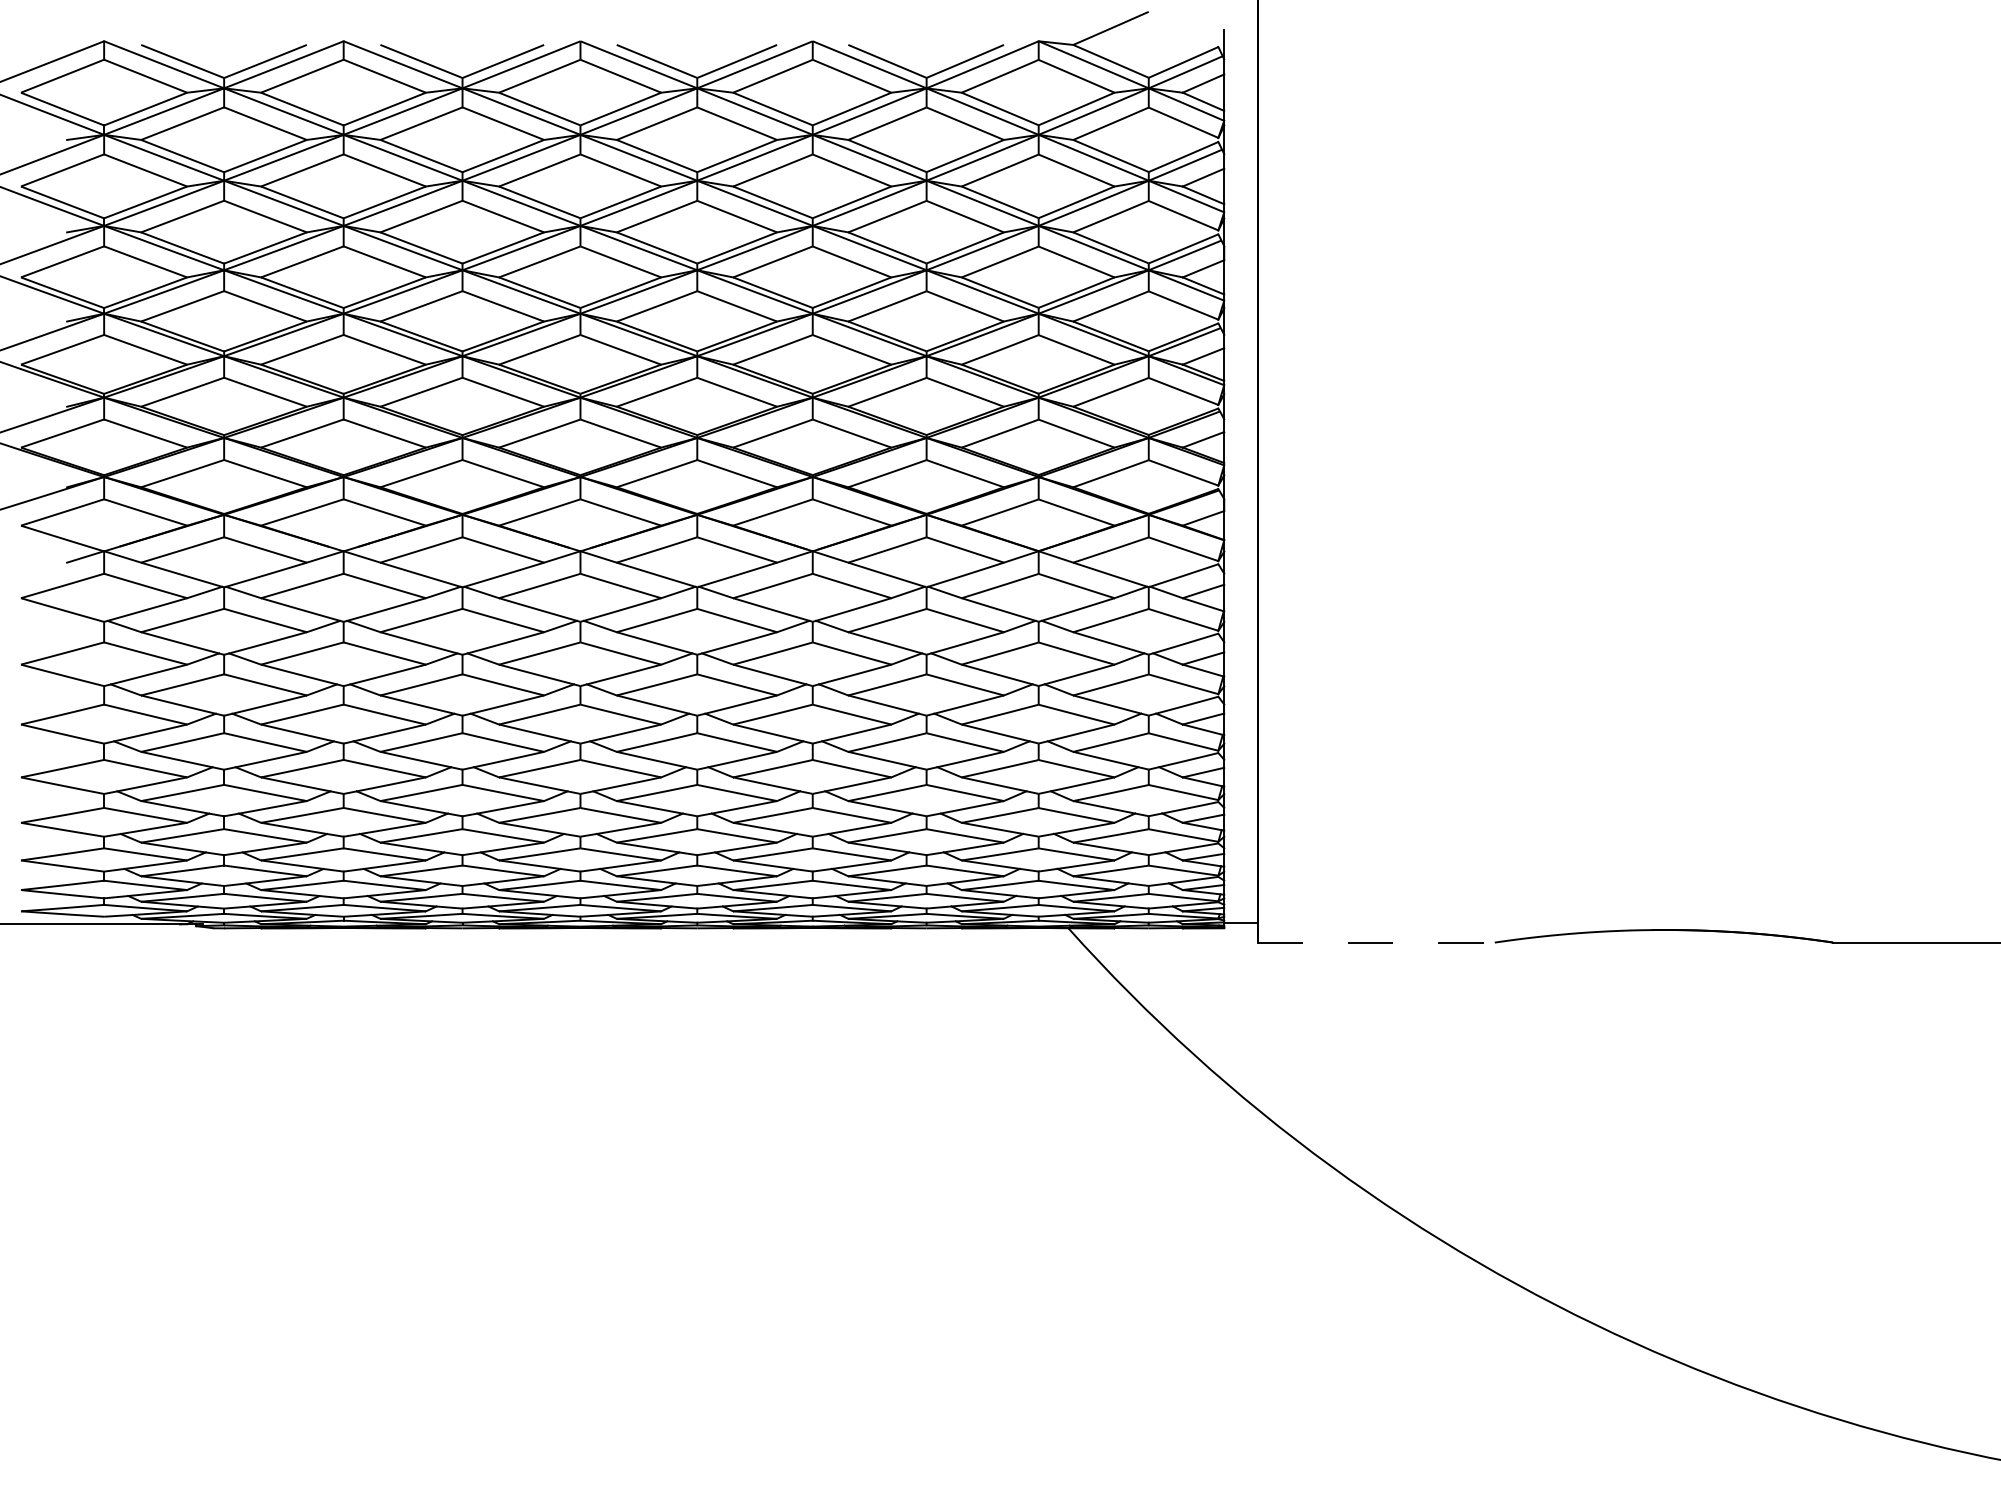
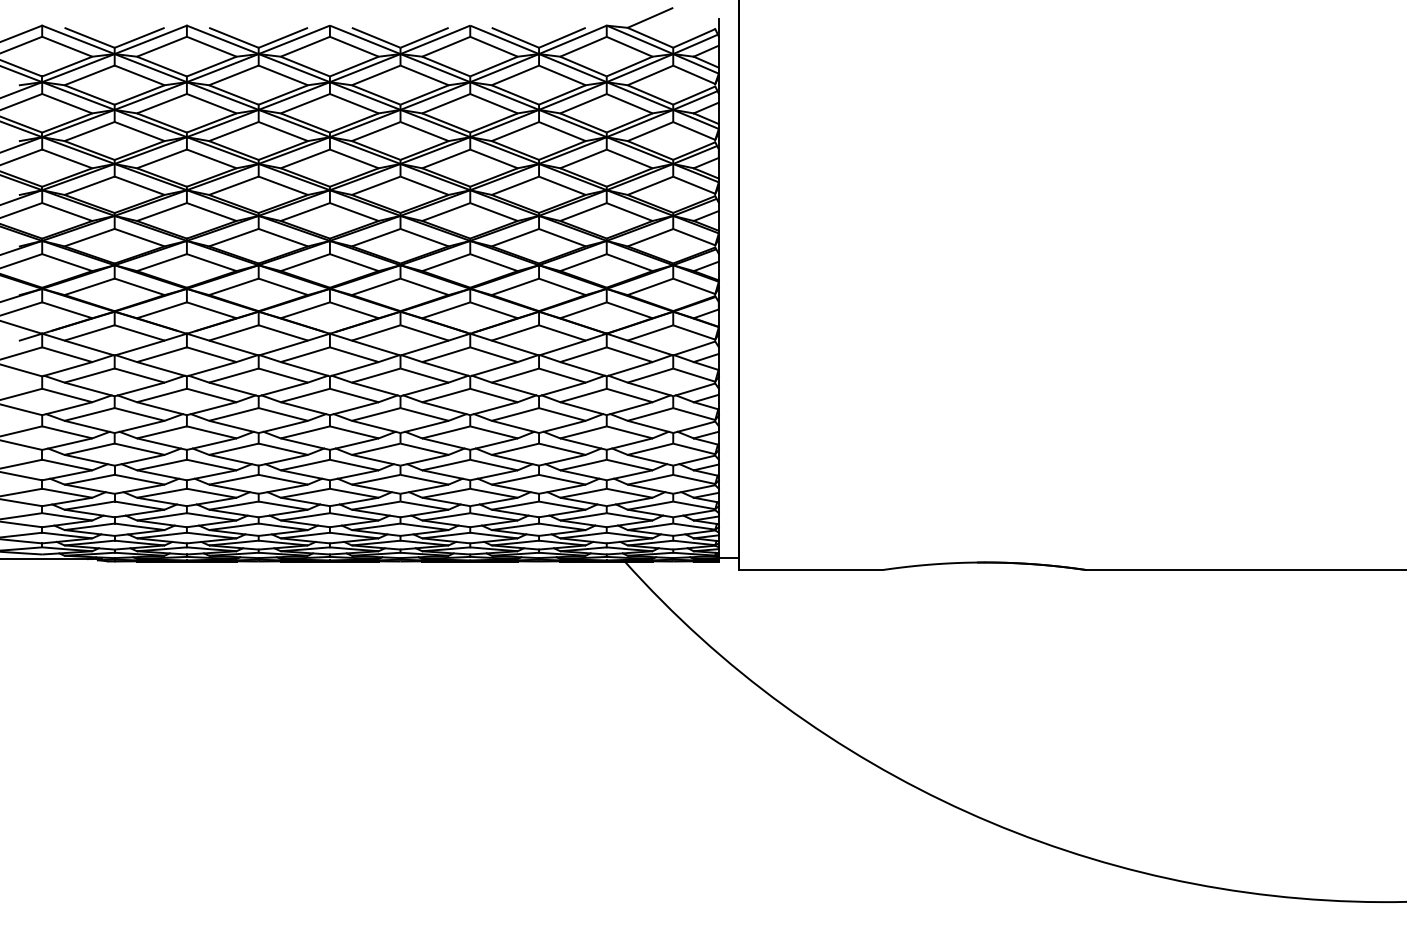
line: (1375, 943) -> (810, 570), dashed -> solid

